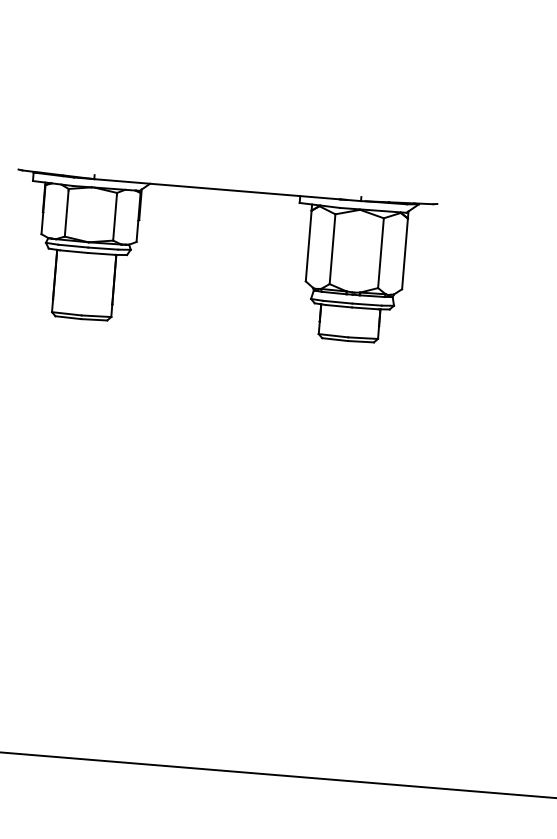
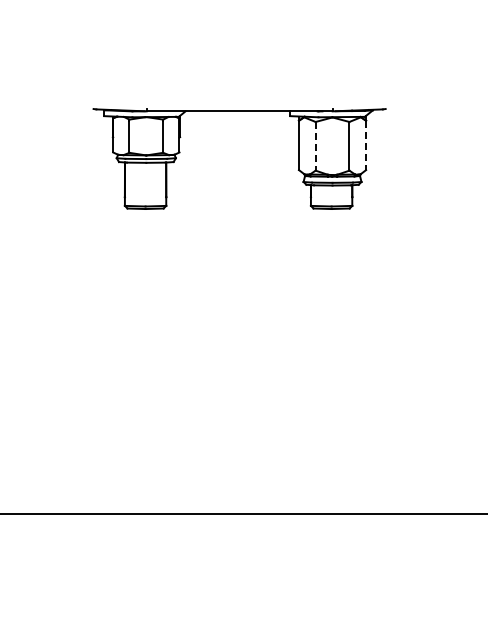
line: (332, 249) -> (315, 146), solid -> dashed
line: (405, 254) -> (366, 145), solid -> dashed

